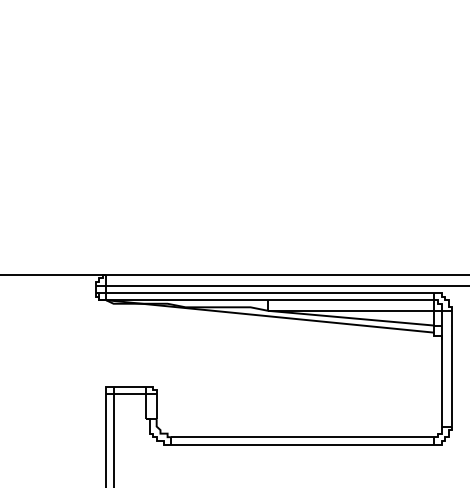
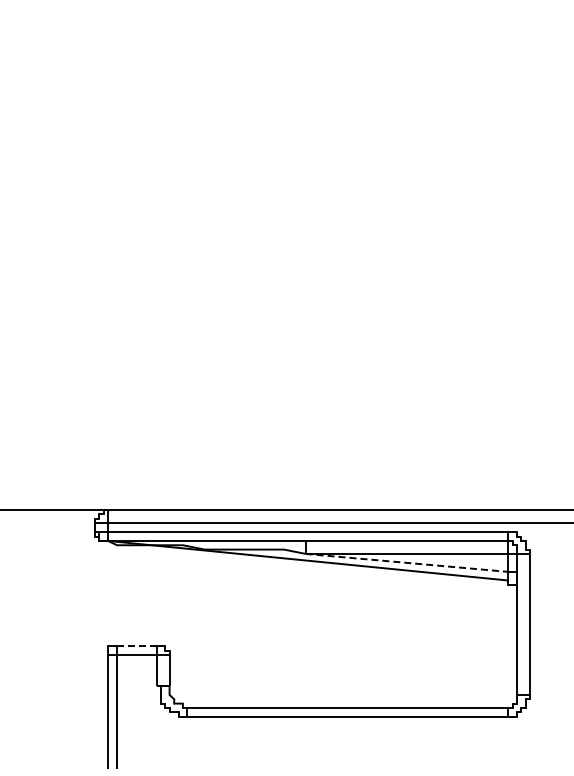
line: (350, 317) -> (406, 562), solid -> dashed
line: (129, 386) -> (136, 646), solid -> dashed

